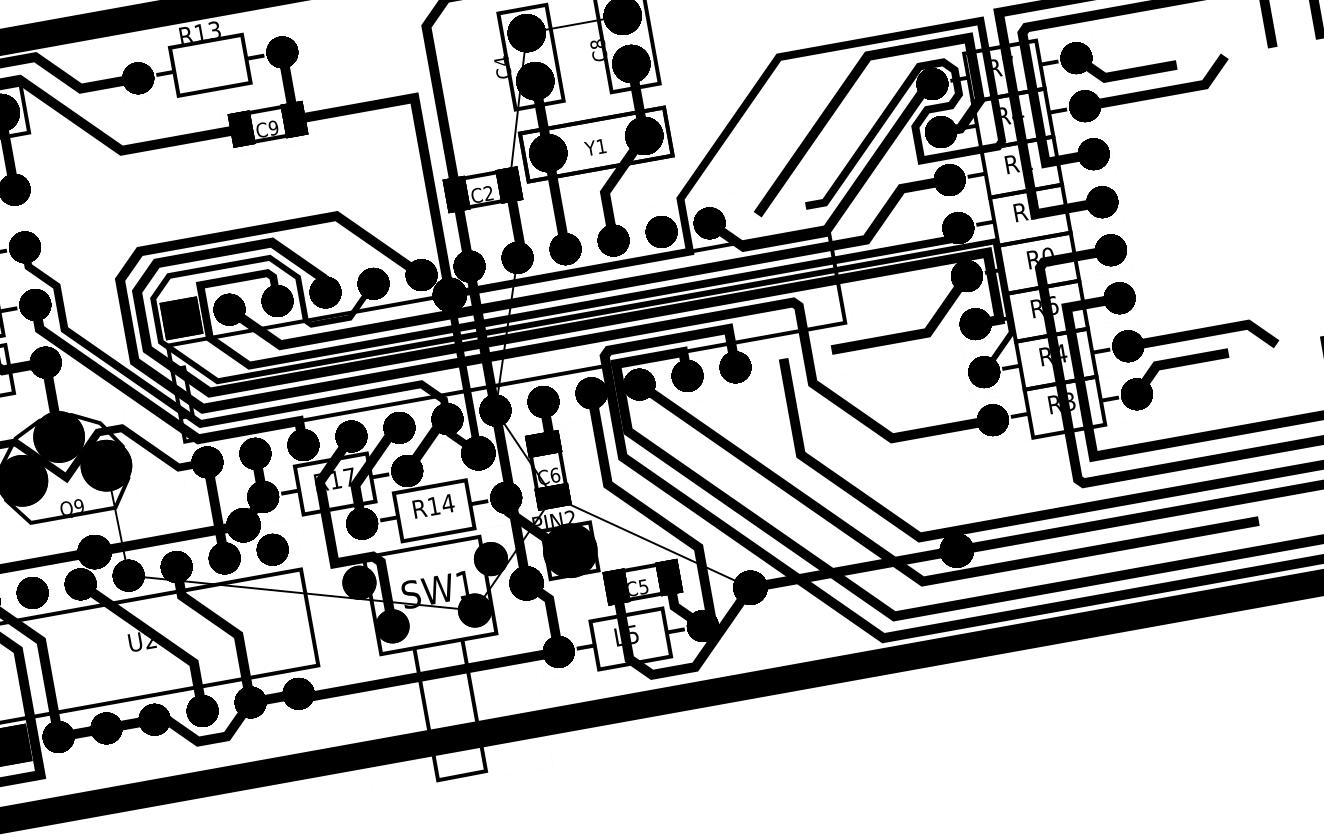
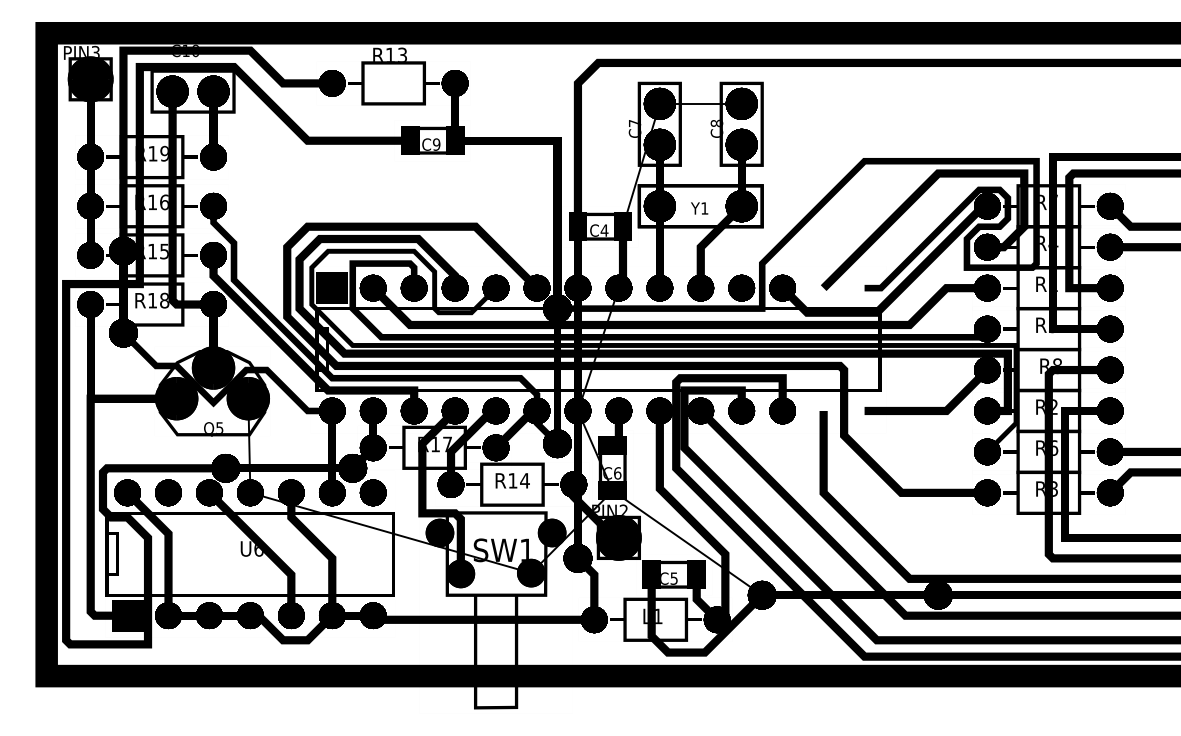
text: (502, 61) -> (635, 123), C4 -> C7
text: (488, 193) -> (604, 230), C2 -> C4
text: (1047, 251) -> (1057, 361), R0 -> R8
text: (1054, 305) -> (1055, 407), R6 -> R2
text: (1063, 352) -> (1055, 447), R4 -> R6
text: (78, 505) -> (219, 427), Q9 -> Q5
text: (633, 634) -> (658, 616), L5 -> L1
text: (150, 640) -> (258, 549), U2 -> U6

